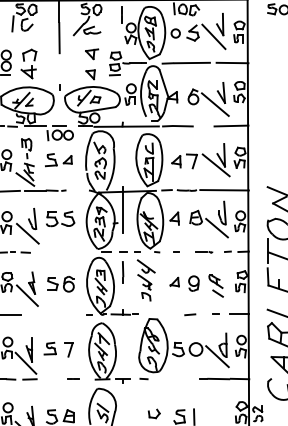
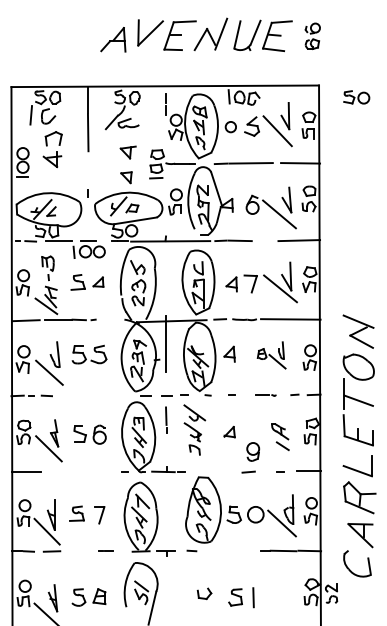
part: (28, 63) -> (52, 149), moved
part: (208, 219) -> (271, 355), size x0.6
part: (194, 283) -> (253, 451), moved

